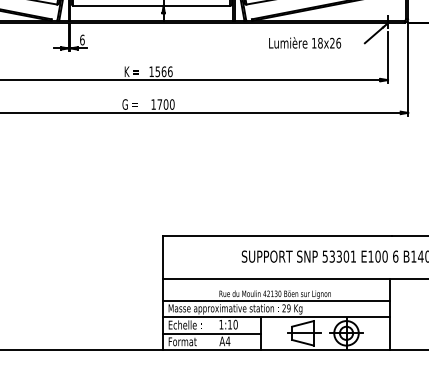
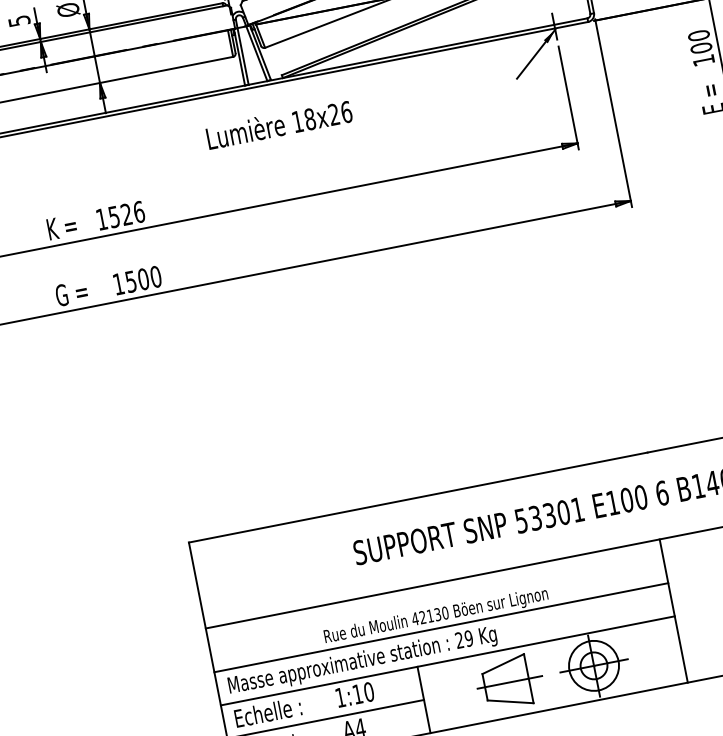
text: (305, 42) -> (279, 123), moved
text: (163, 71) -> (125, 214), 1566 -> 1526
text: (159, 104) -> (130, 281), 1700 -> 1500

